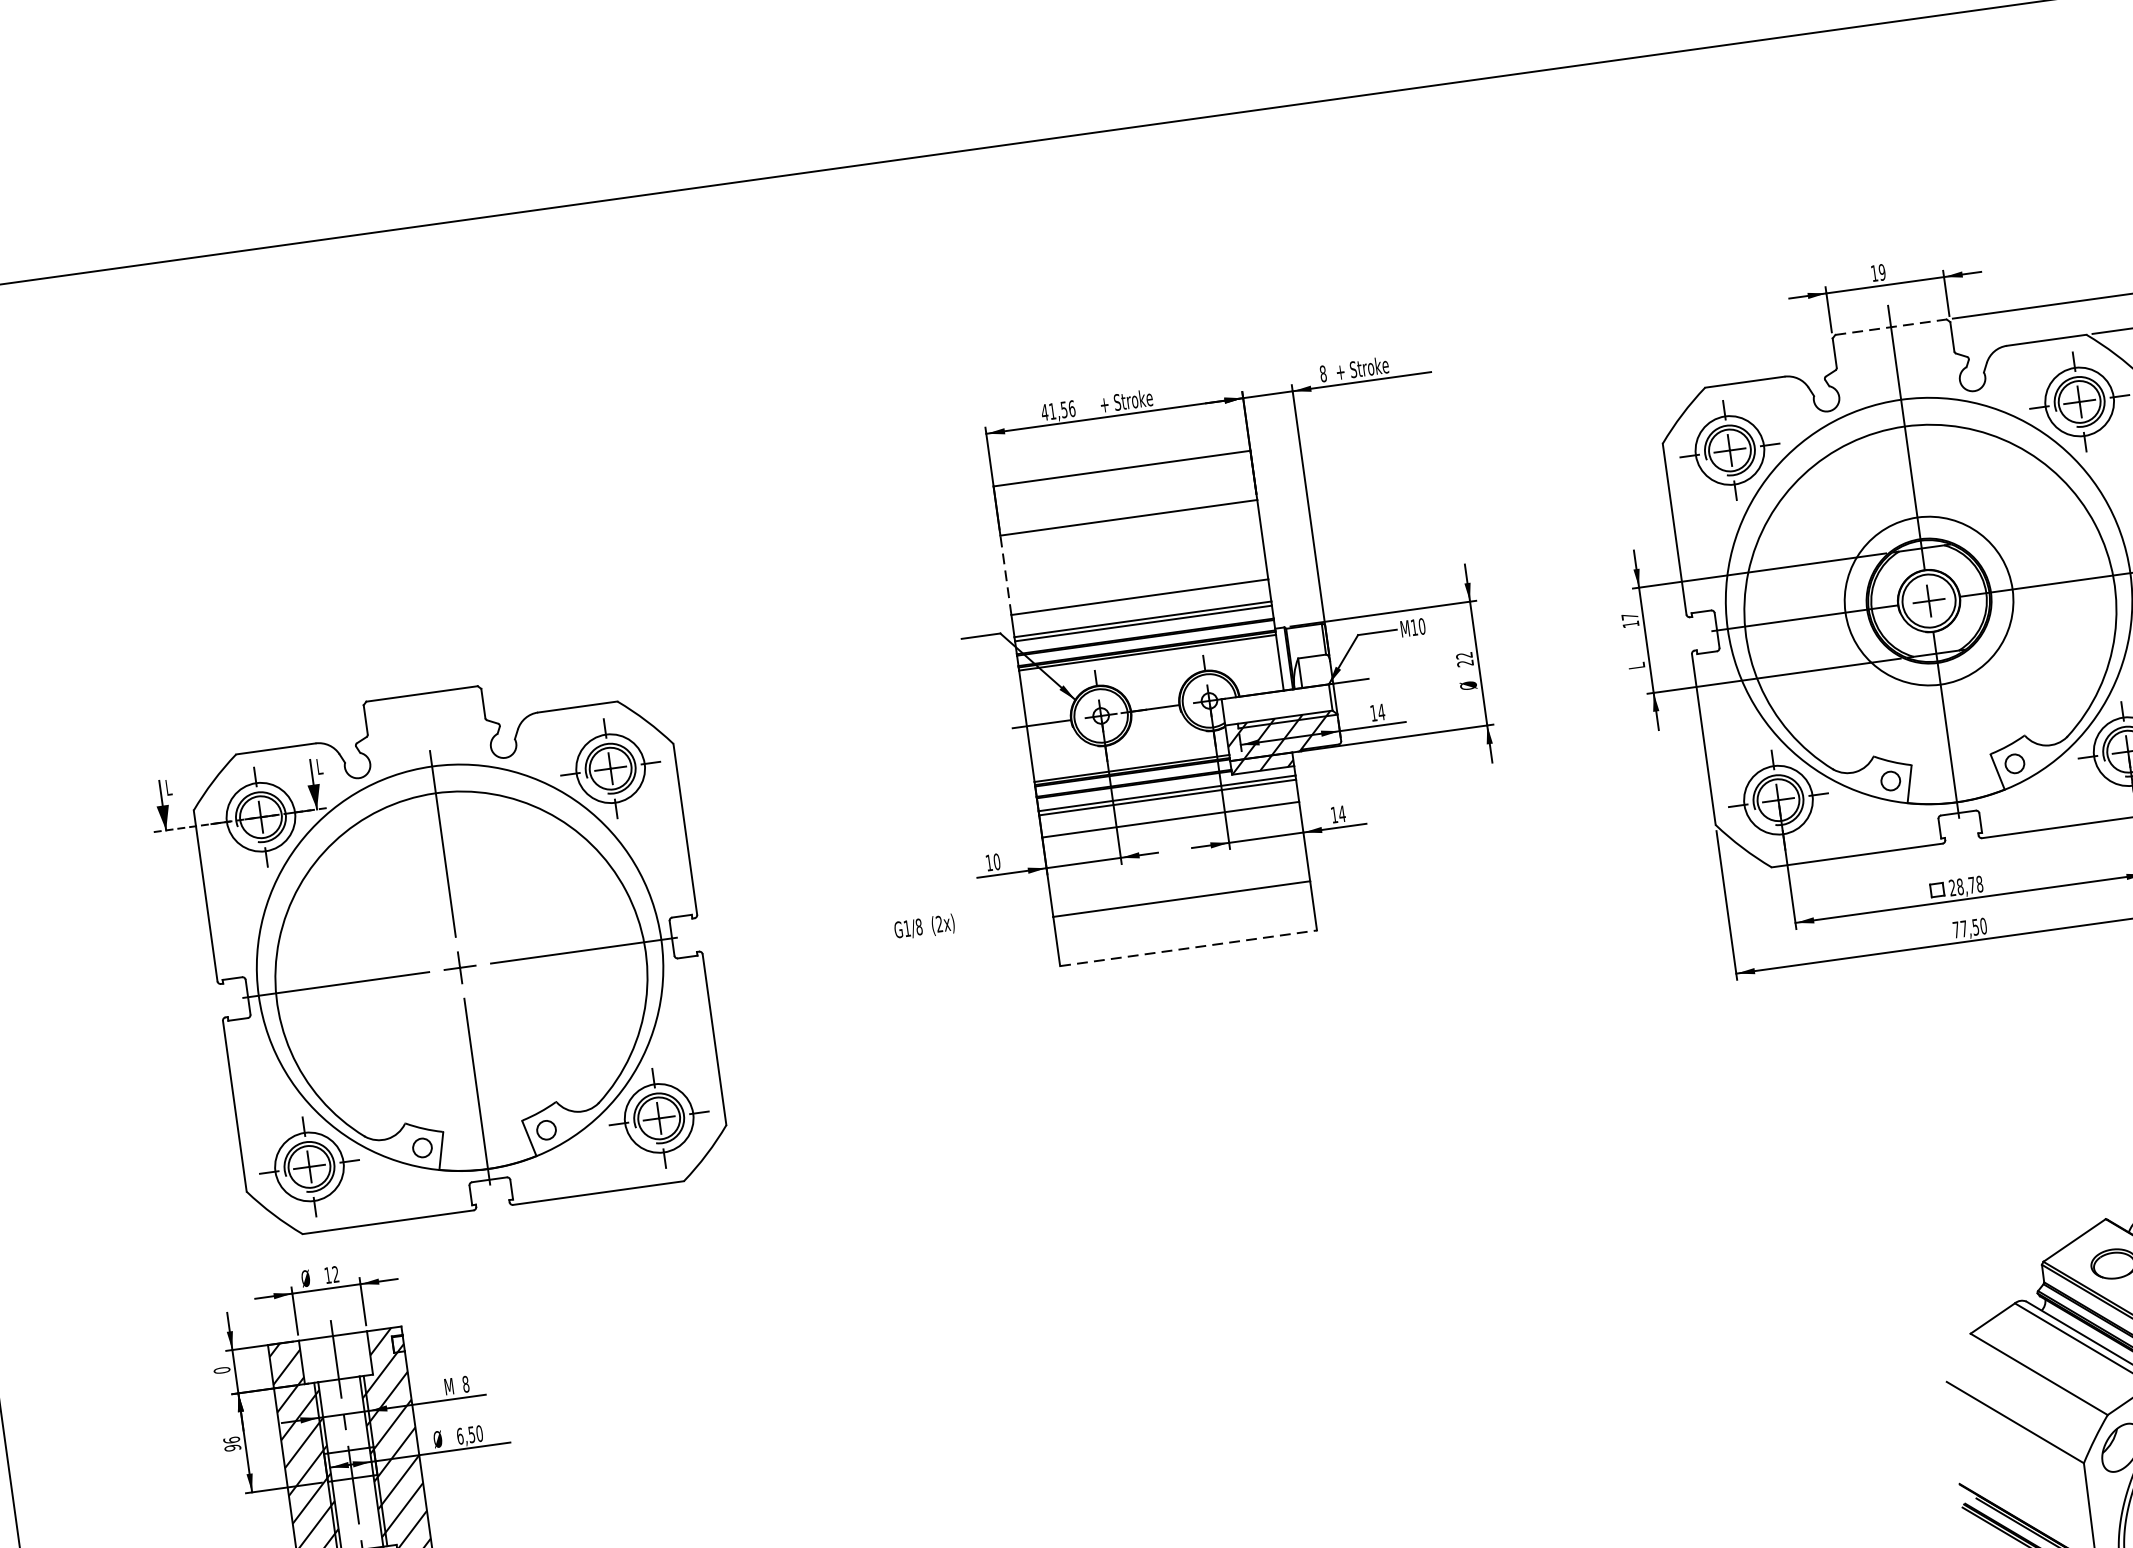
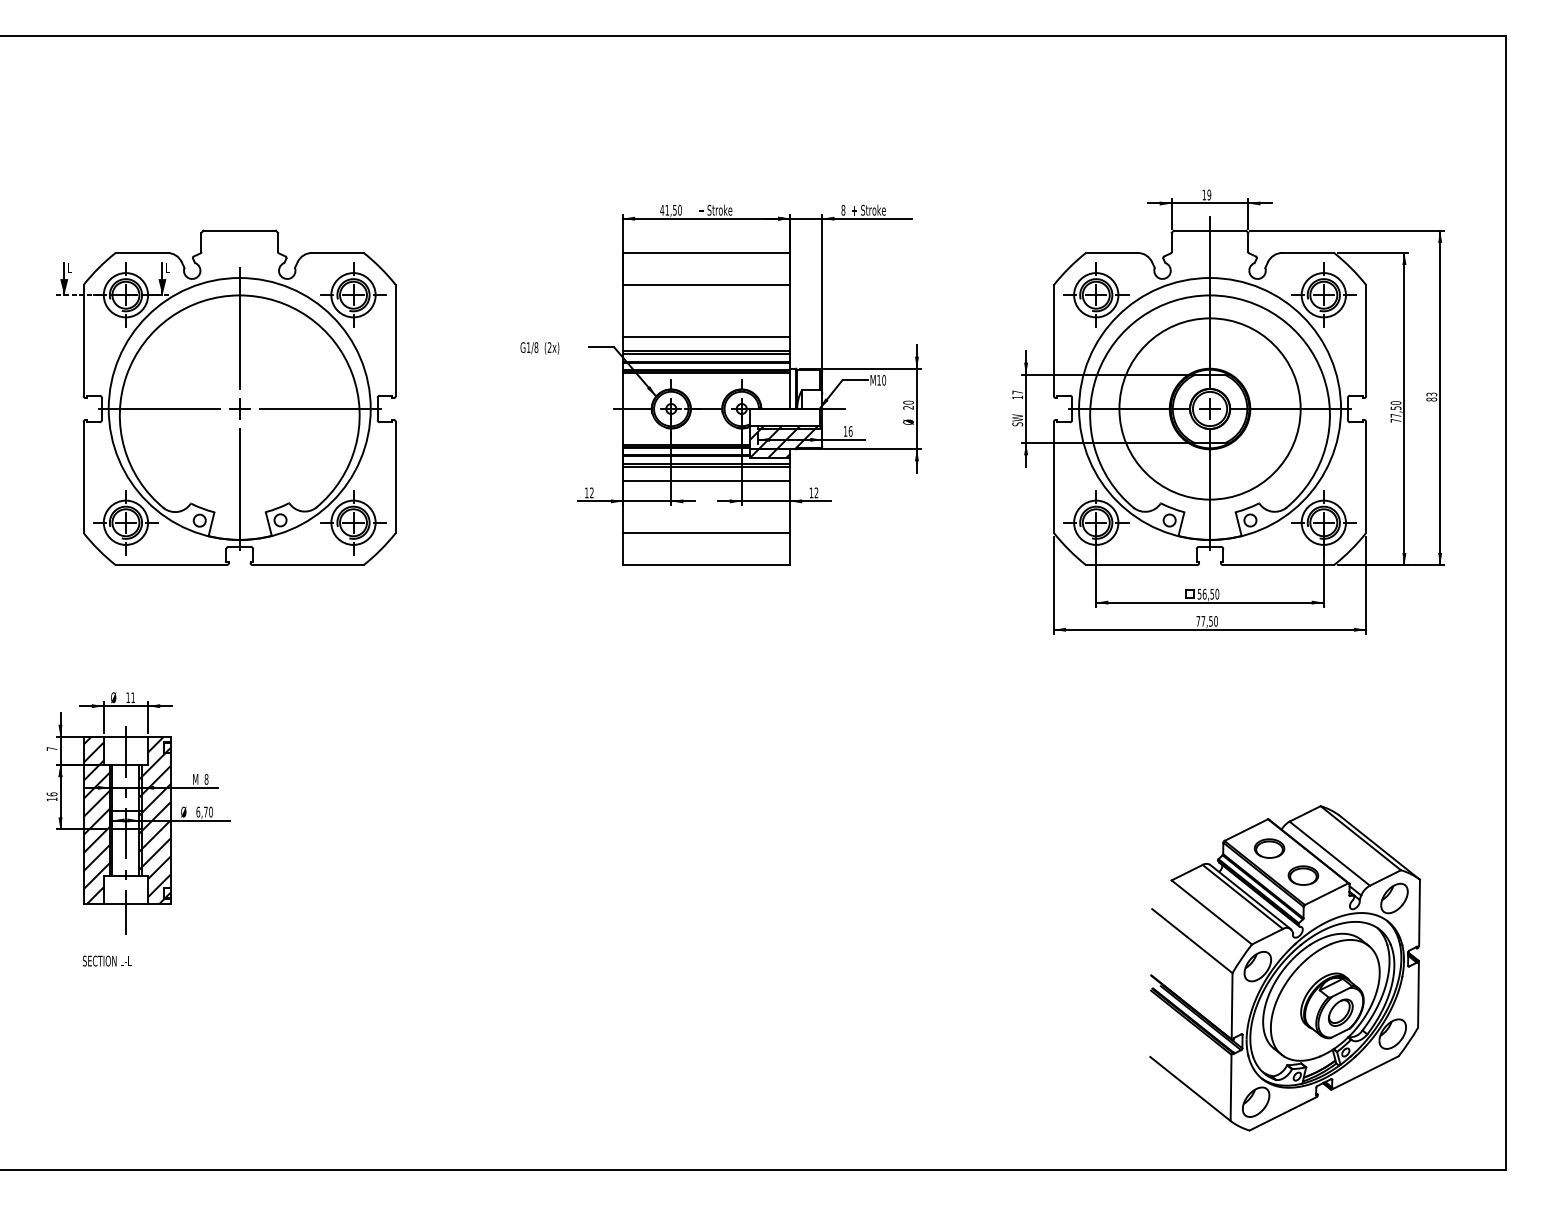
line: (1891, 326) -> (1210, 230), dashed -> solid
text: (1071, 407) -> (679, 209), 41,56 -> 41,50
line: (1005, 574) -> (622, 310), dashed -> solid
circle: (1928, 600) -> (1209, 408), size x1.67
text: (1464, 655) -> (908, 402), 22 -> 20
text: (1635, 659) -> (1017, 420), L -> SW
text: (1381, 712) -> (850, 431), 14 -> 16
text: (1342, 813) -> (816, 492), 14 -> 12
text: (996, 861) -> (591, 492), 10 -> 12
text: (1966, 884) -> (1208, 593), 28,78 -> 56,50
text: (924, 927) -> (539, 348), moved
line: (1188, 948) -> (706, 565), dashed -> solid
part: (437, 952) -> (226, 397), moved
text: (334, 1274) -> (132, 697), 12 -> 11
text: (221, 1369) -> (51, 748), 0 -> 7
text: (471, 1435) -> (205, 812), 6,50 -> 6,70
text: (231, 1448) -> (51, 799), 96 -> 16

